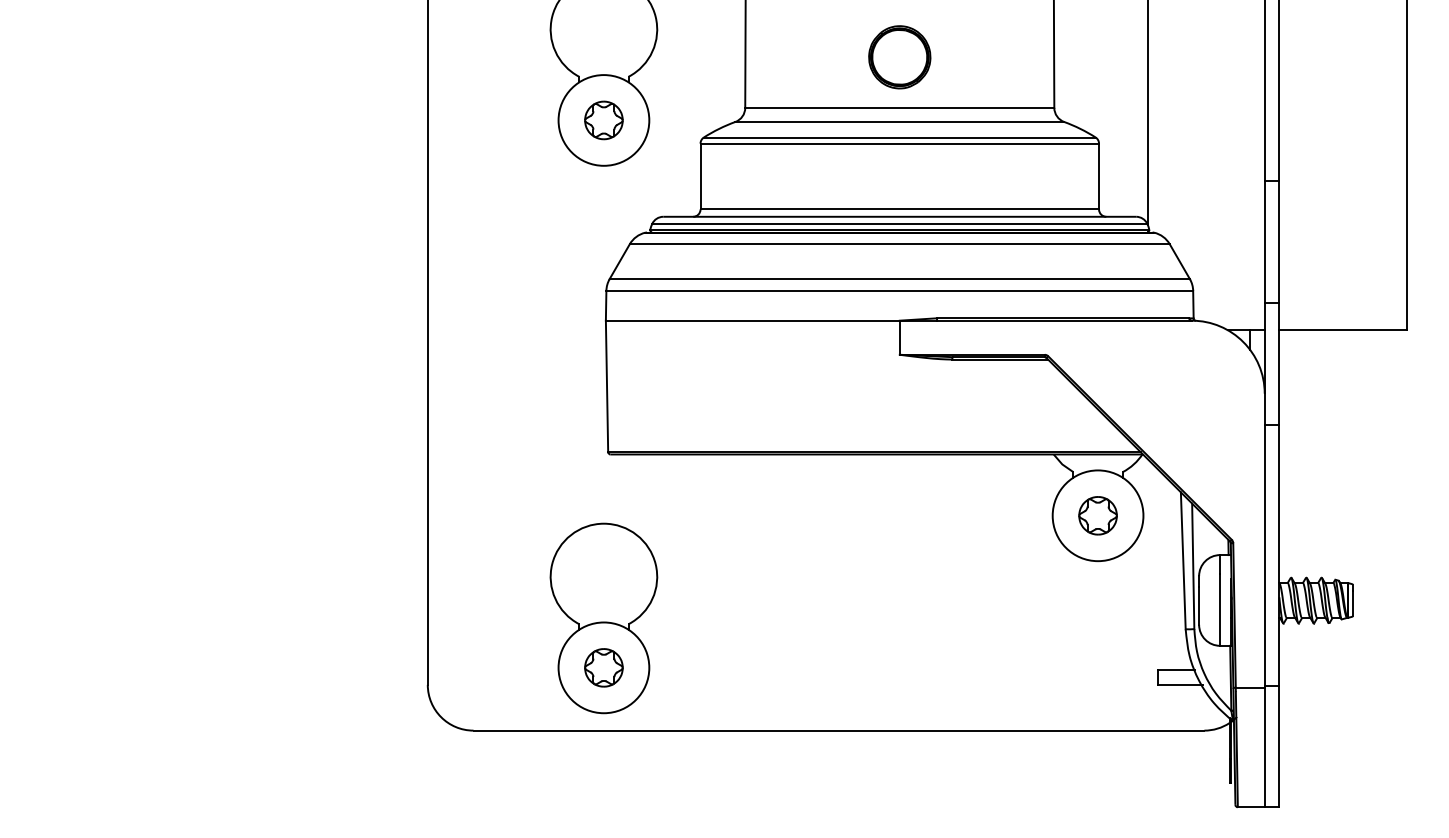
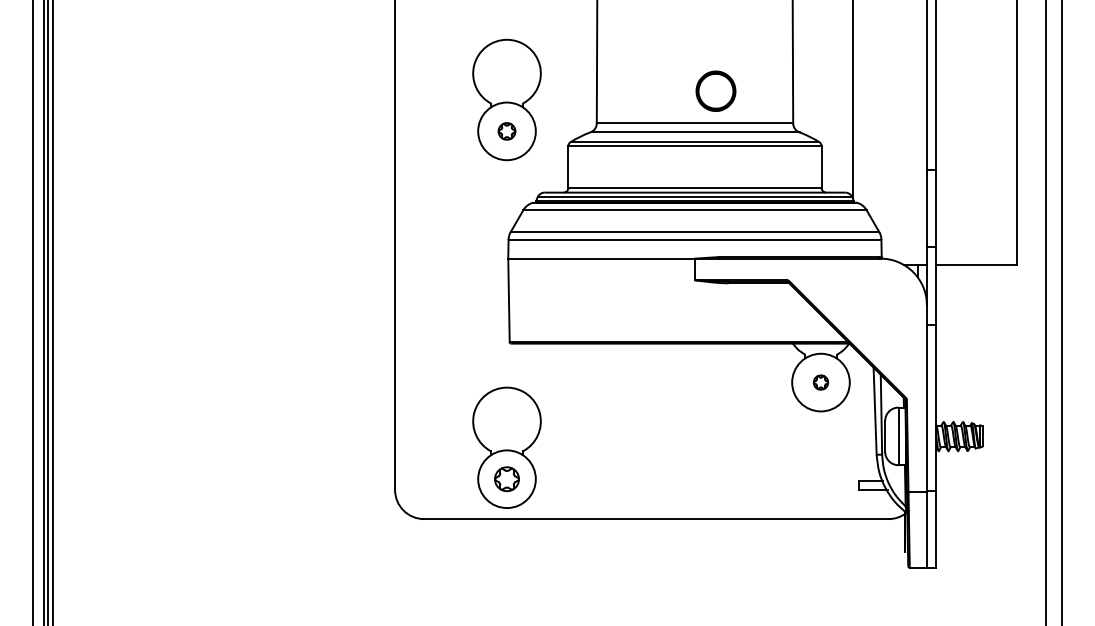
part: (899, 56) -> (715, 90), moved
part: (603, 120) -> (506, 131), size x0.7
part: (1097, 515) -> (820, 382), size x0.6

